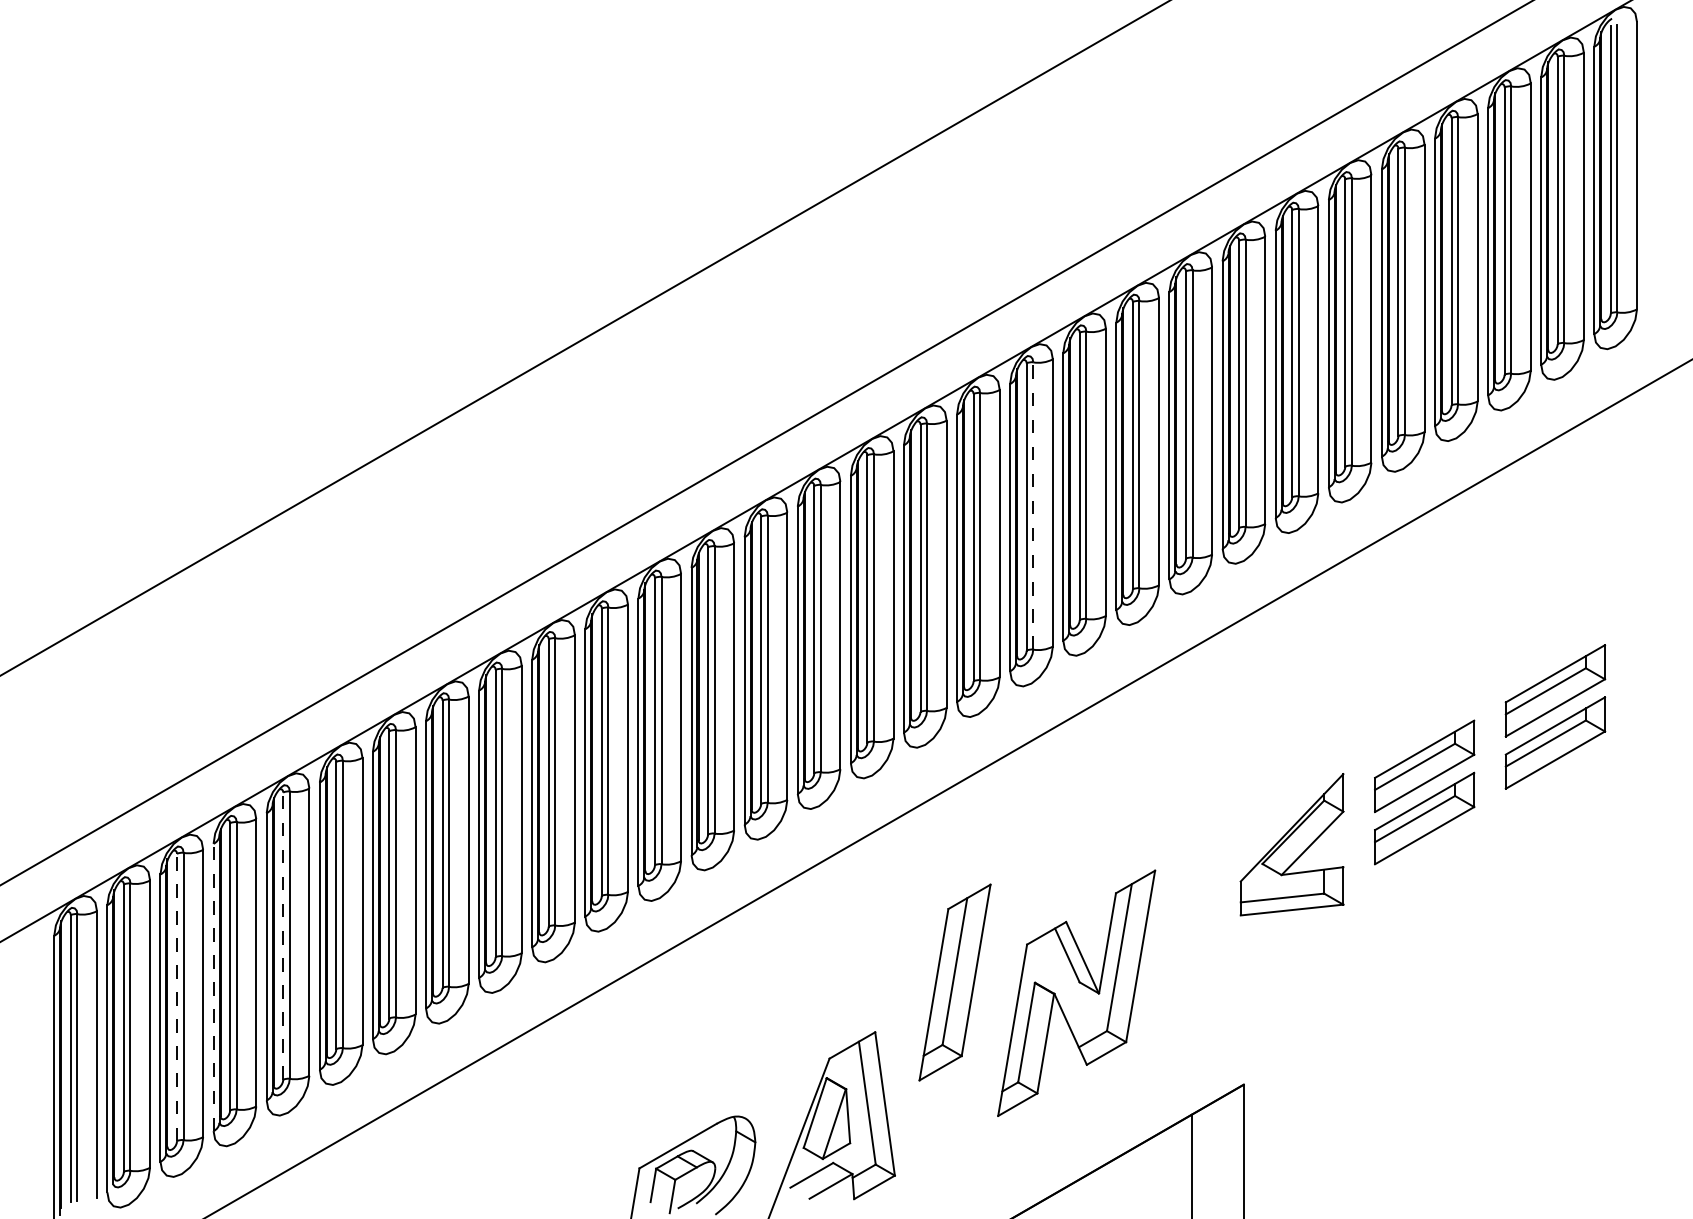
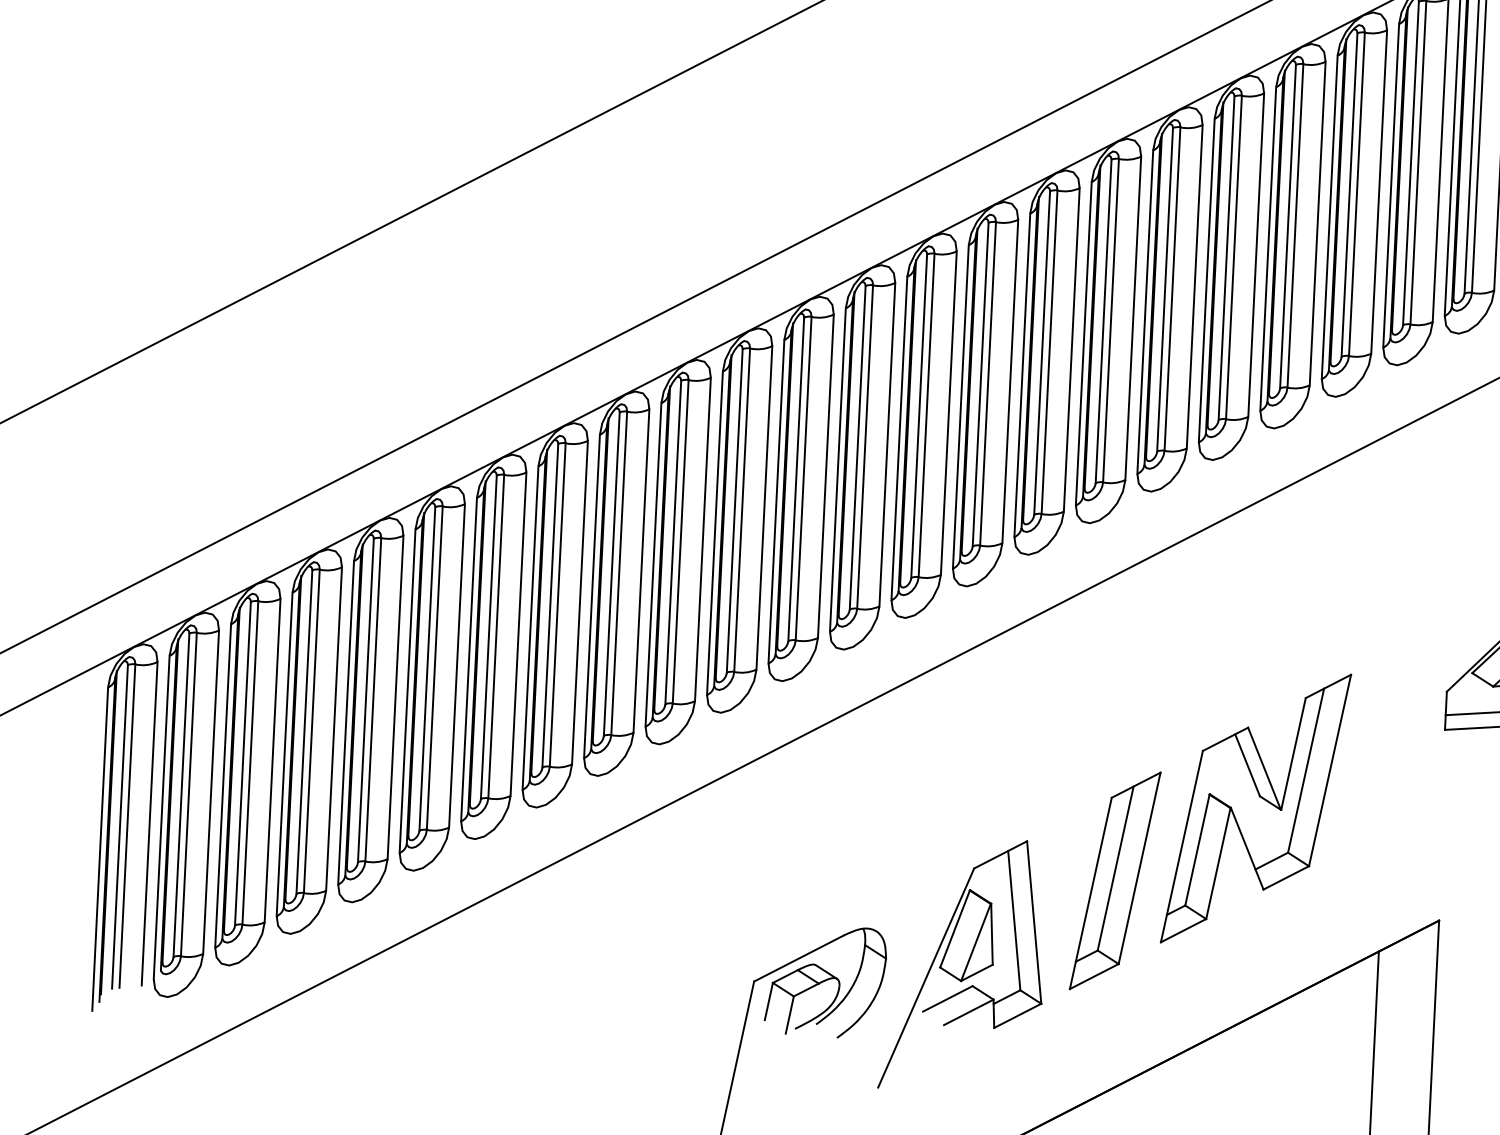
line: (1033, 506) -> (1234, 258), dashed -> solid
line: (283, 936) -> (366, 700), dashed -> solid
part: (954, 982) -> (1114, 880), moved
line: (213, 987) -> (284, 754), dashed -> solid
line: (177, 997) -> (243, 763), dashed -> solid

